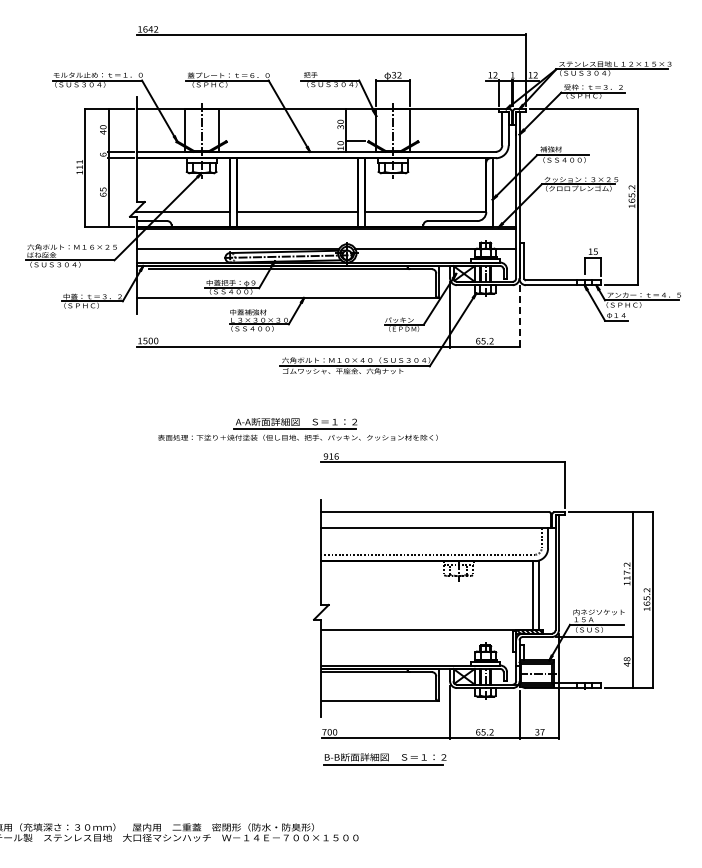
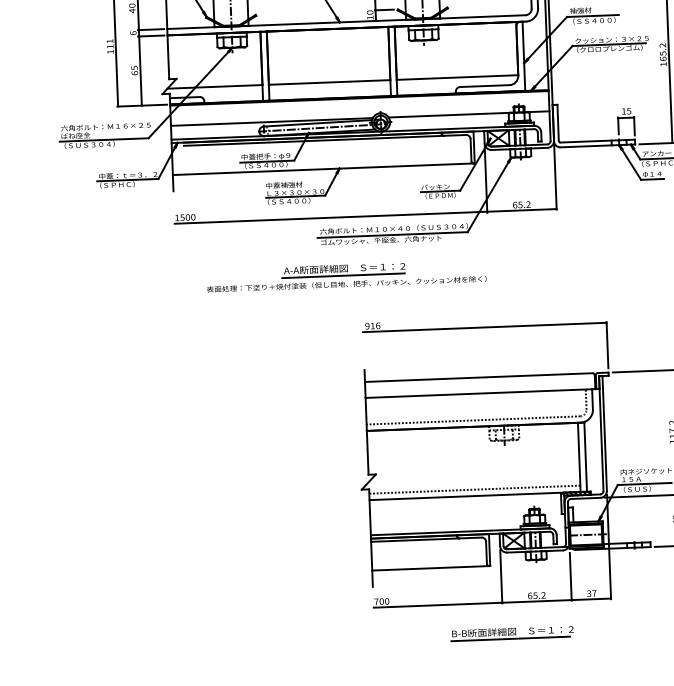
line: (519, 314) -> (555, 176), dashed -> solid
part: (297, 429) -> (346, 275), moved
line: (426, 623) -> (474, 489), added
part: (384, 759) -> (511, 633), moved

